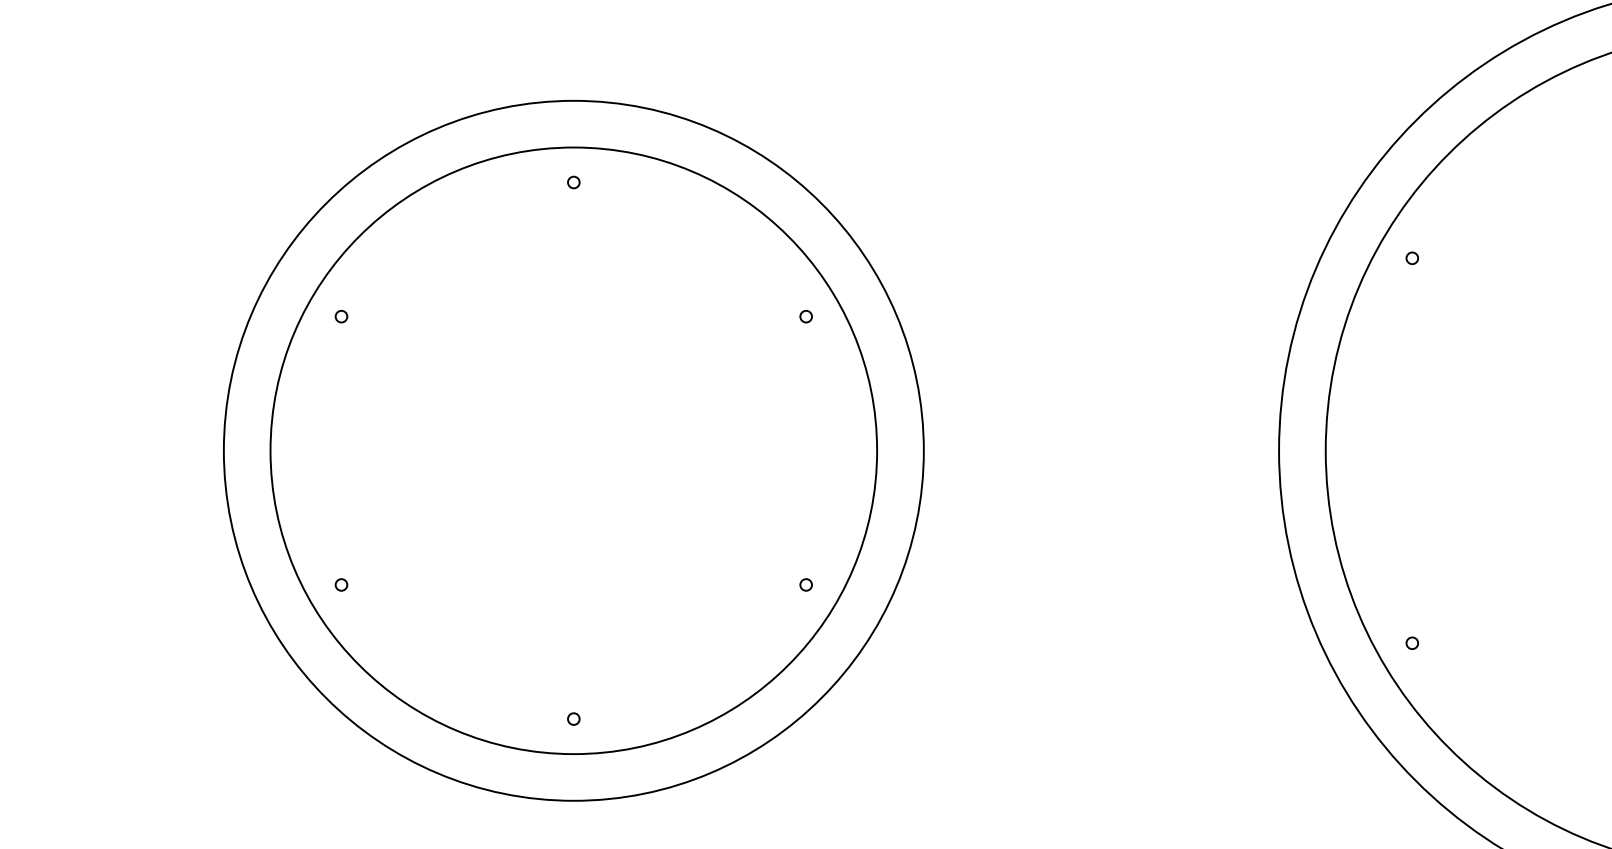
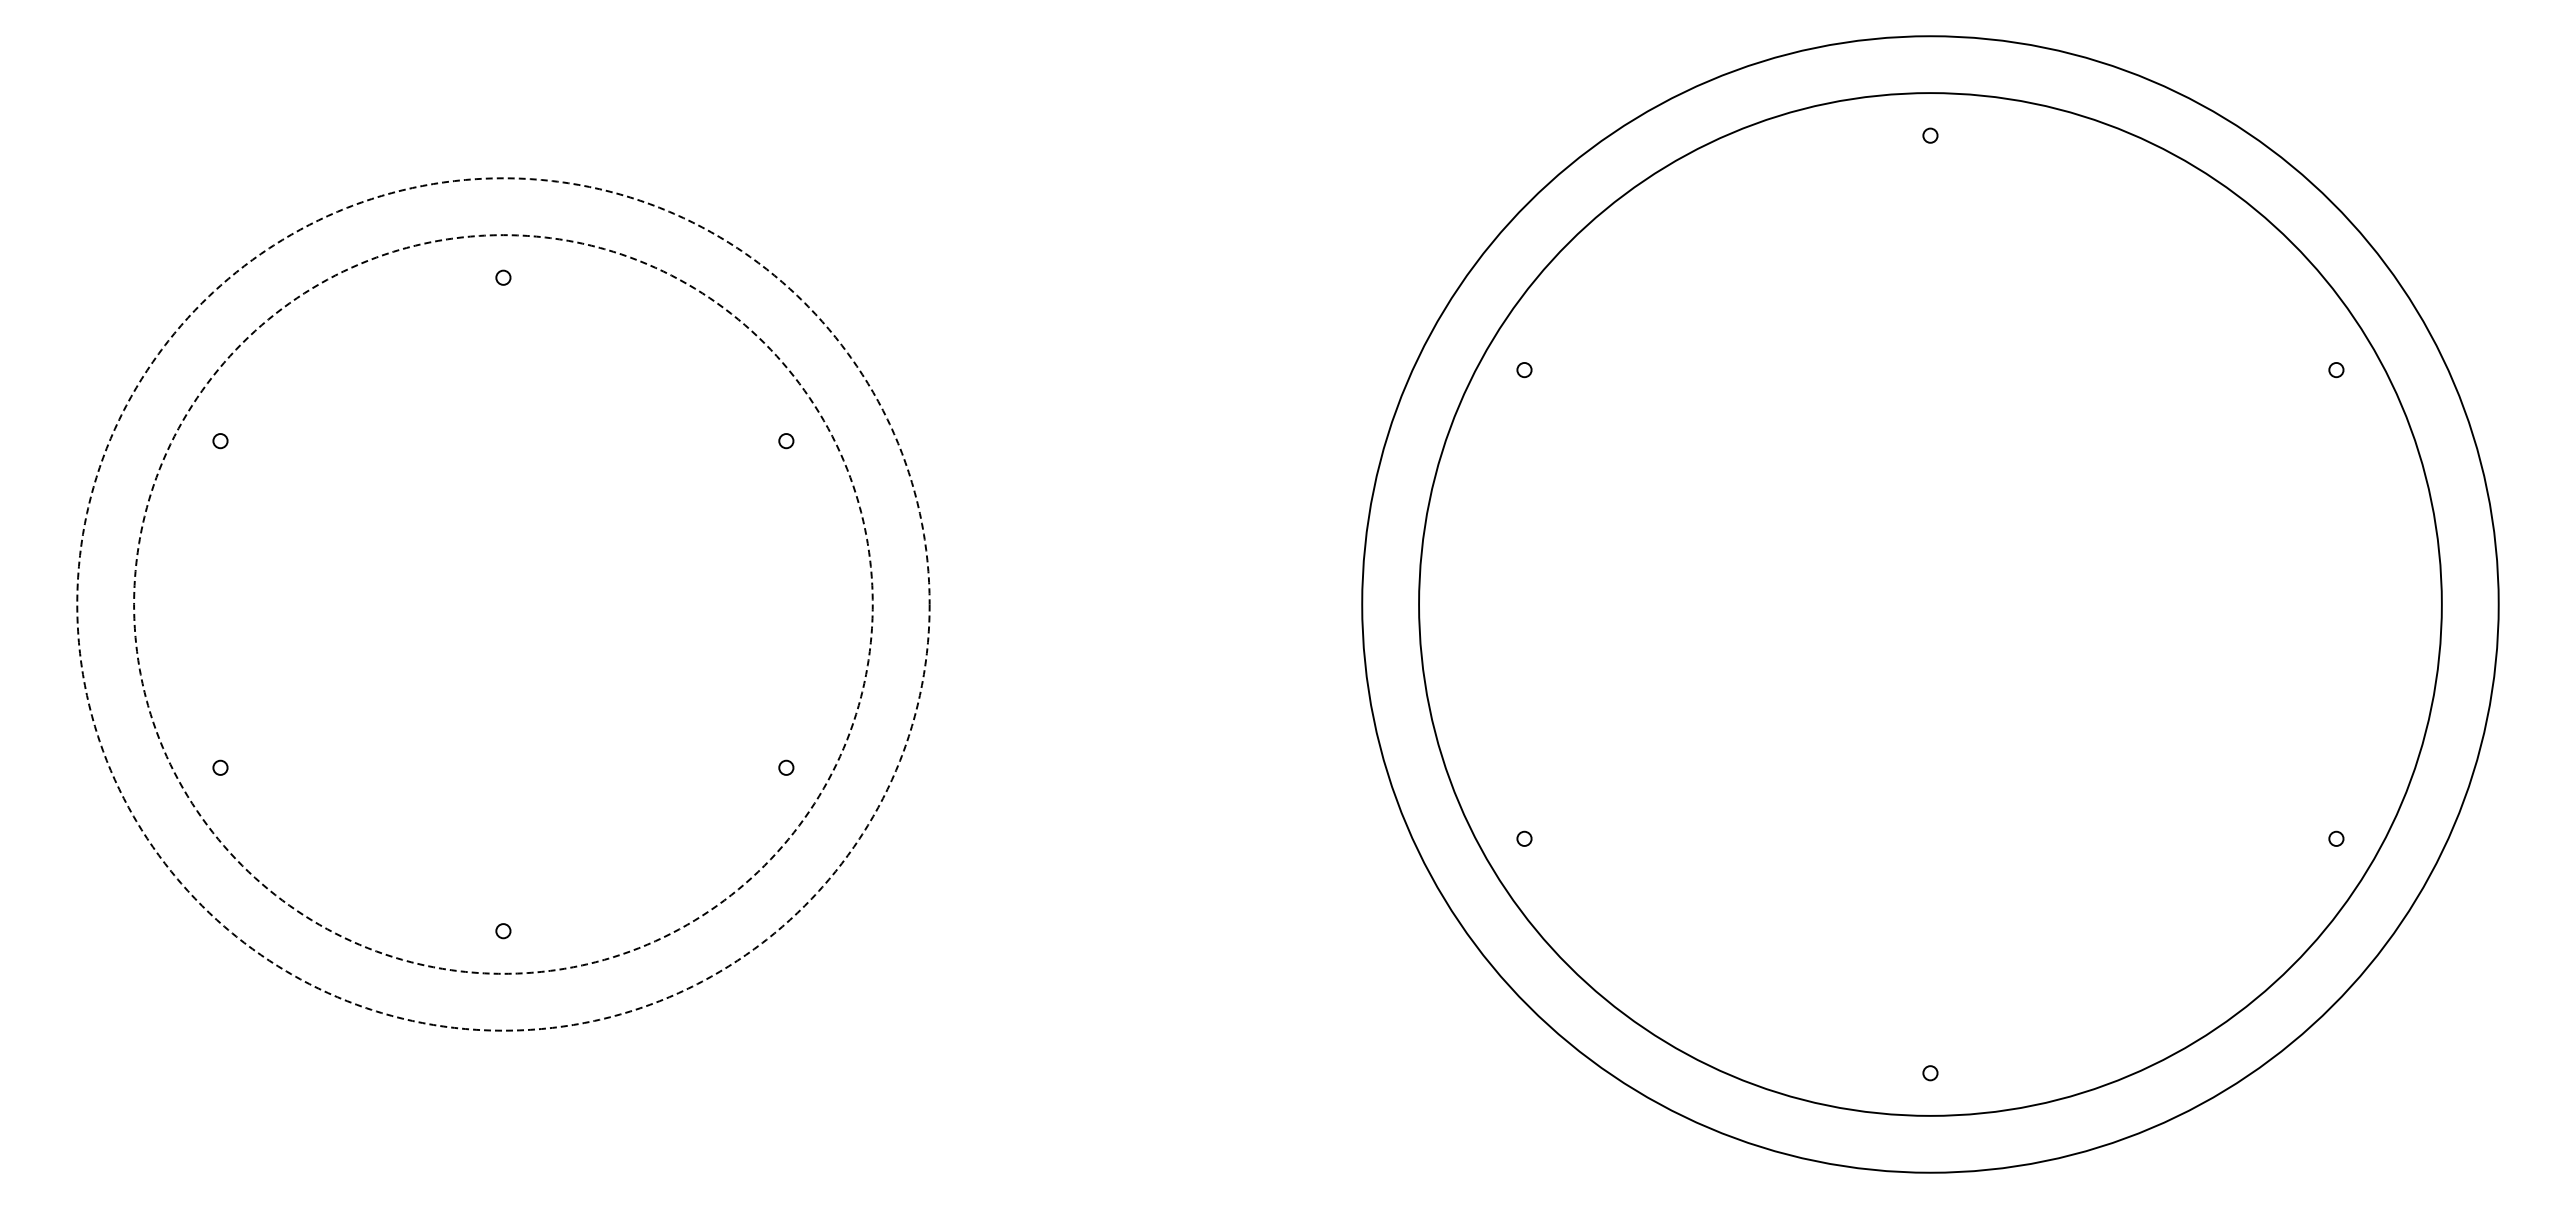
circle: (573, 450) -> (503, 604), solid -> dashed
circle: (573, 450) -> (503, 604), solid -> dashed

